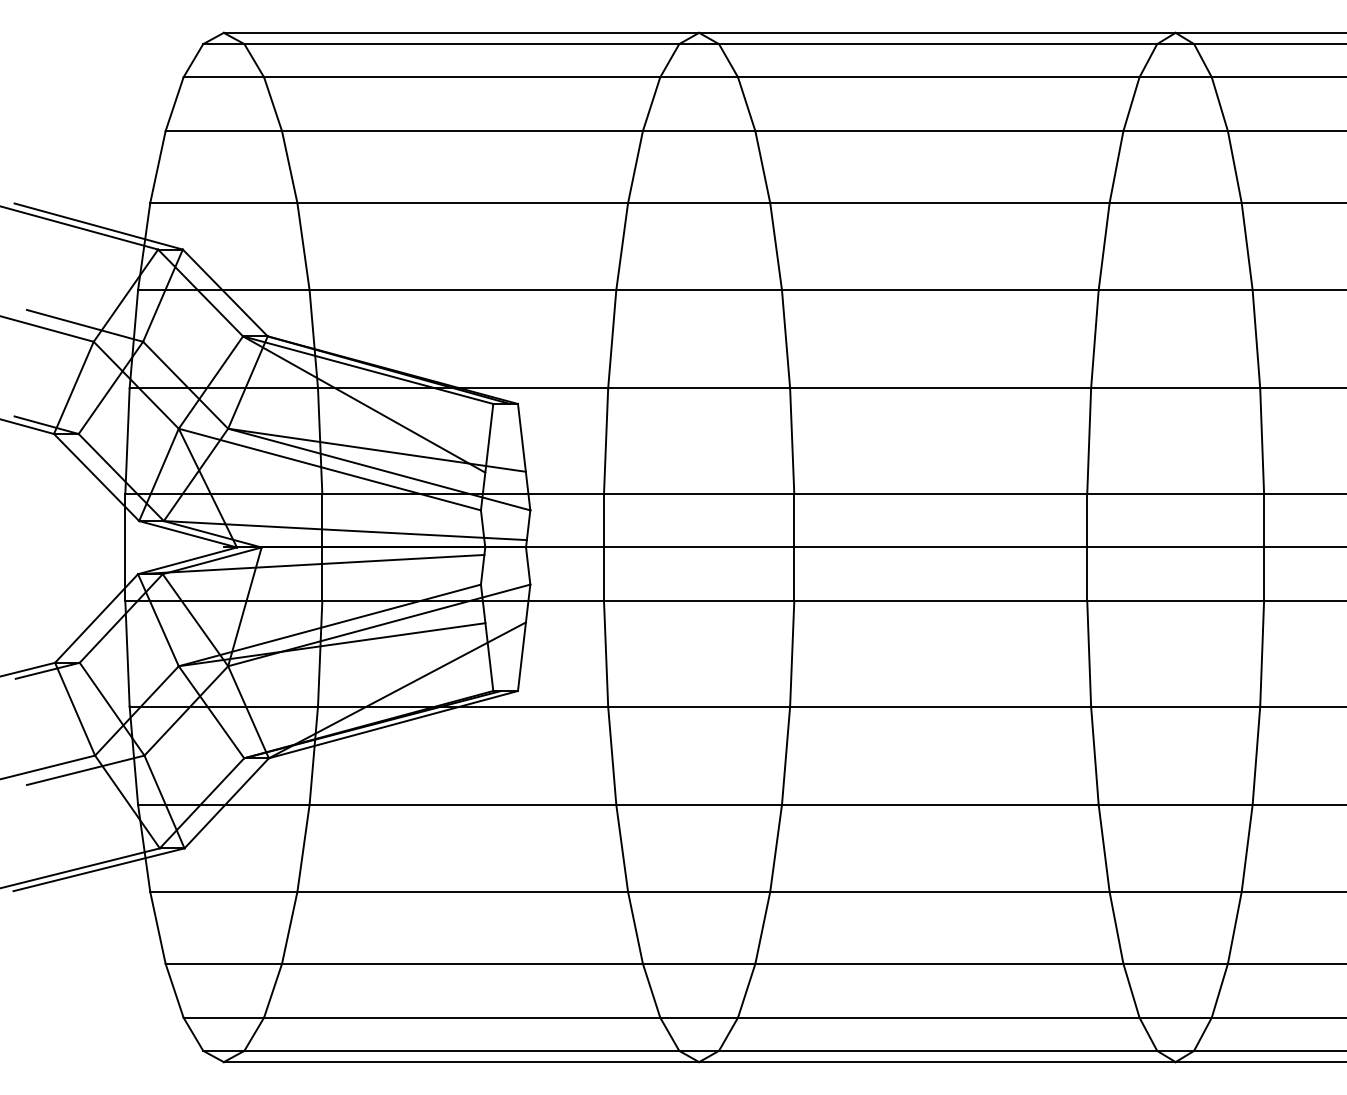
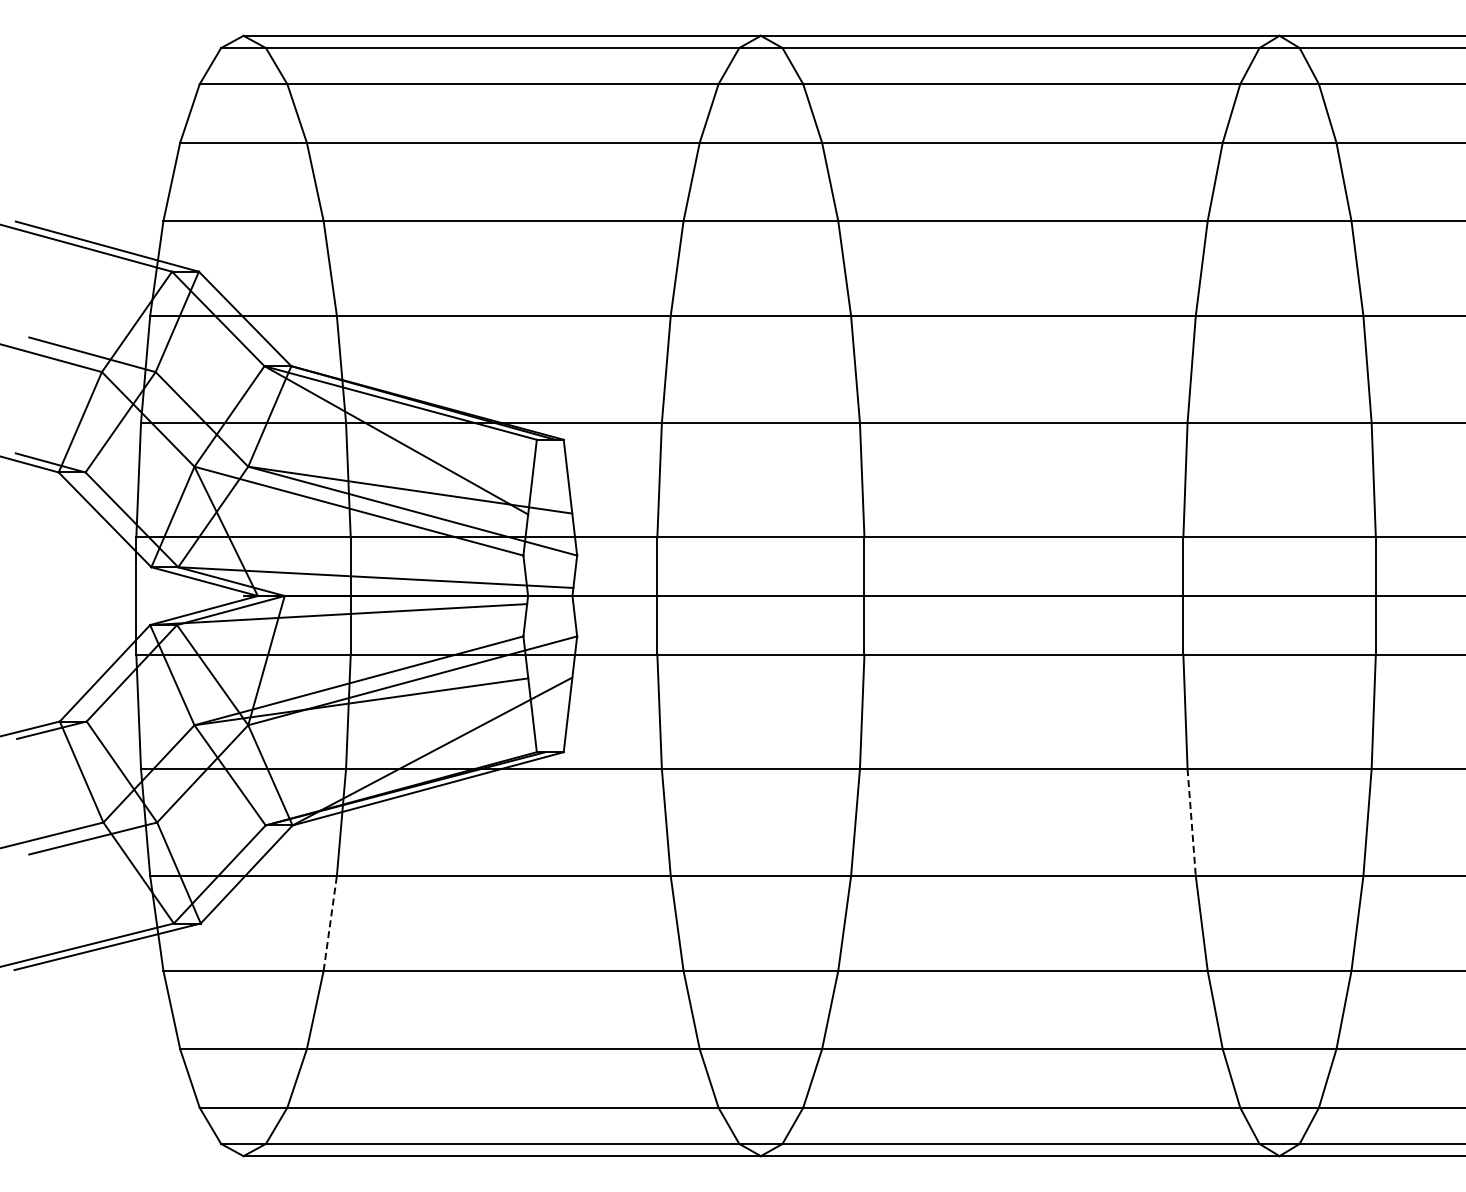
line: (1094, 755) -> (1191, 822), solid -> dashed
line: (303, 848) -> (330, 923), solid -> dashed

